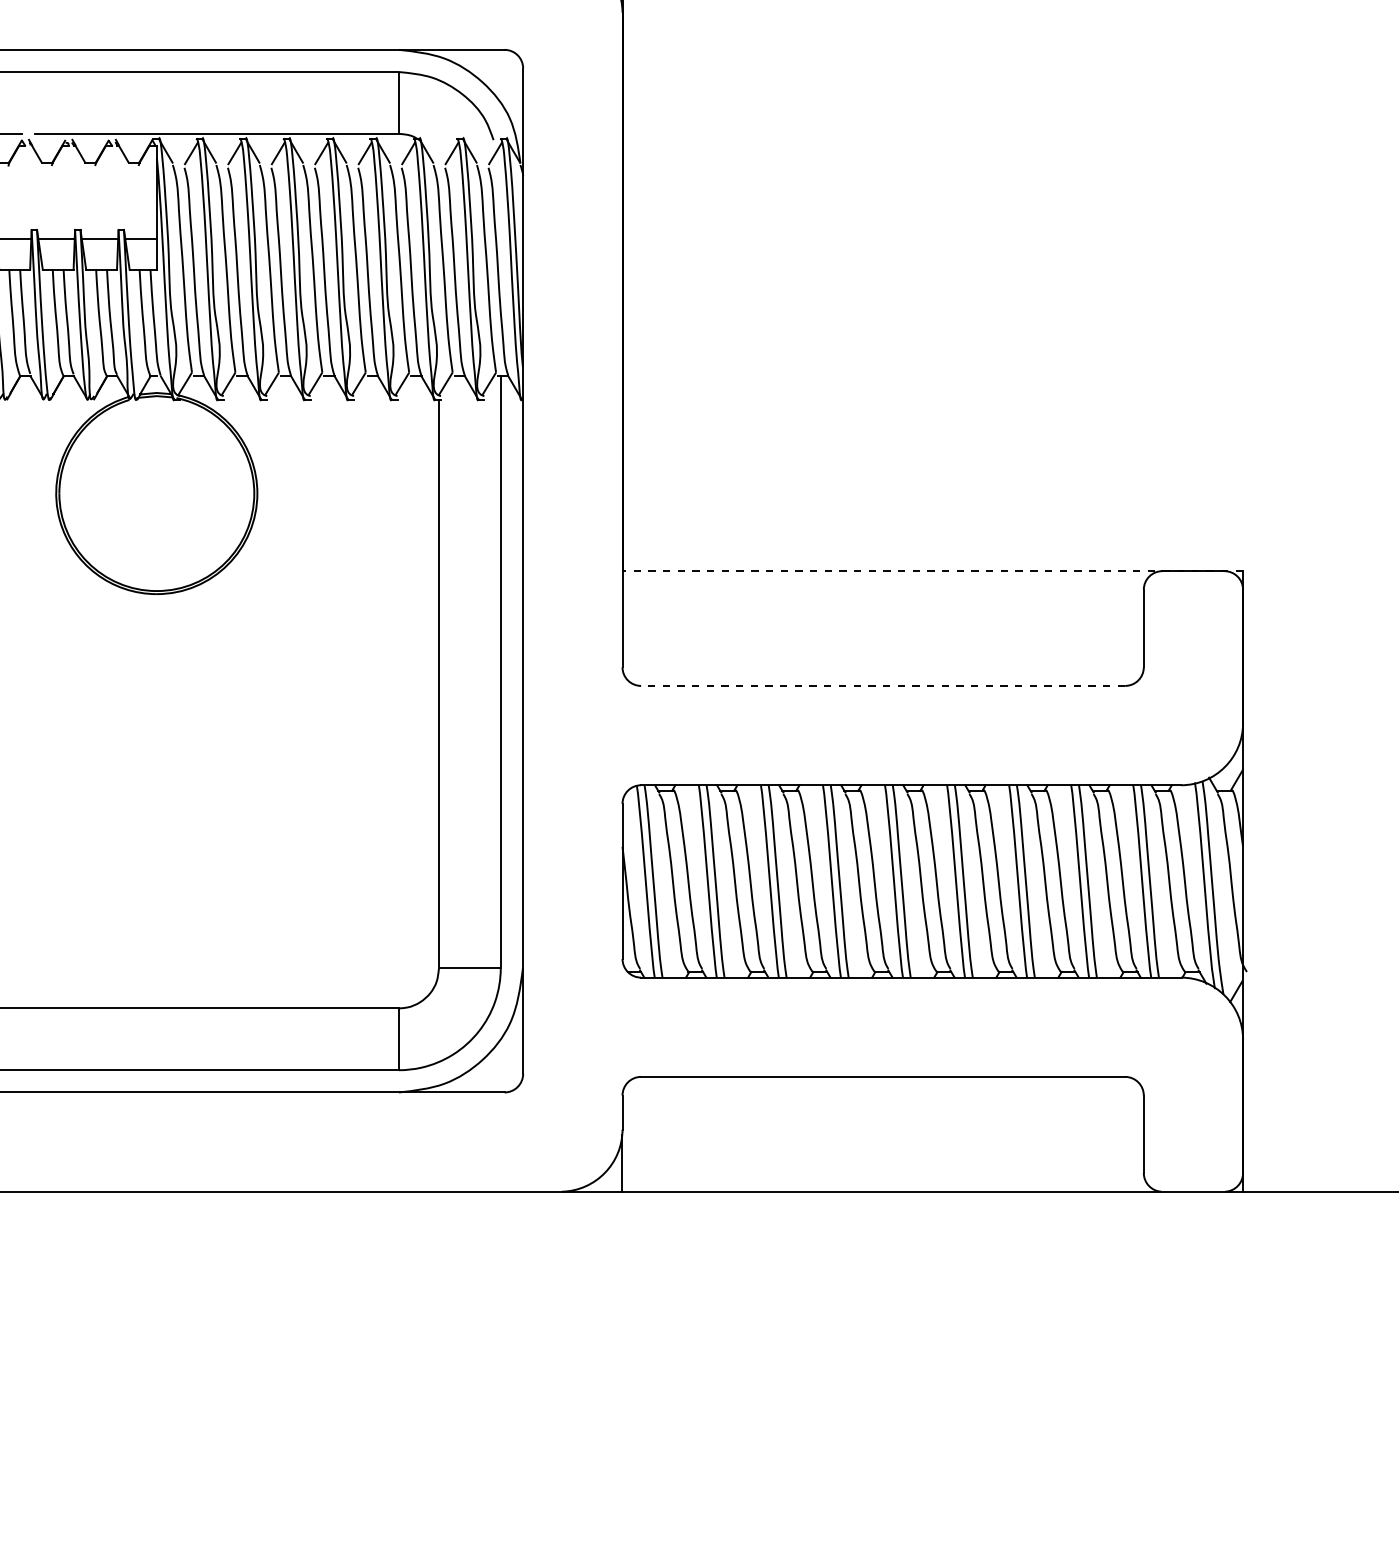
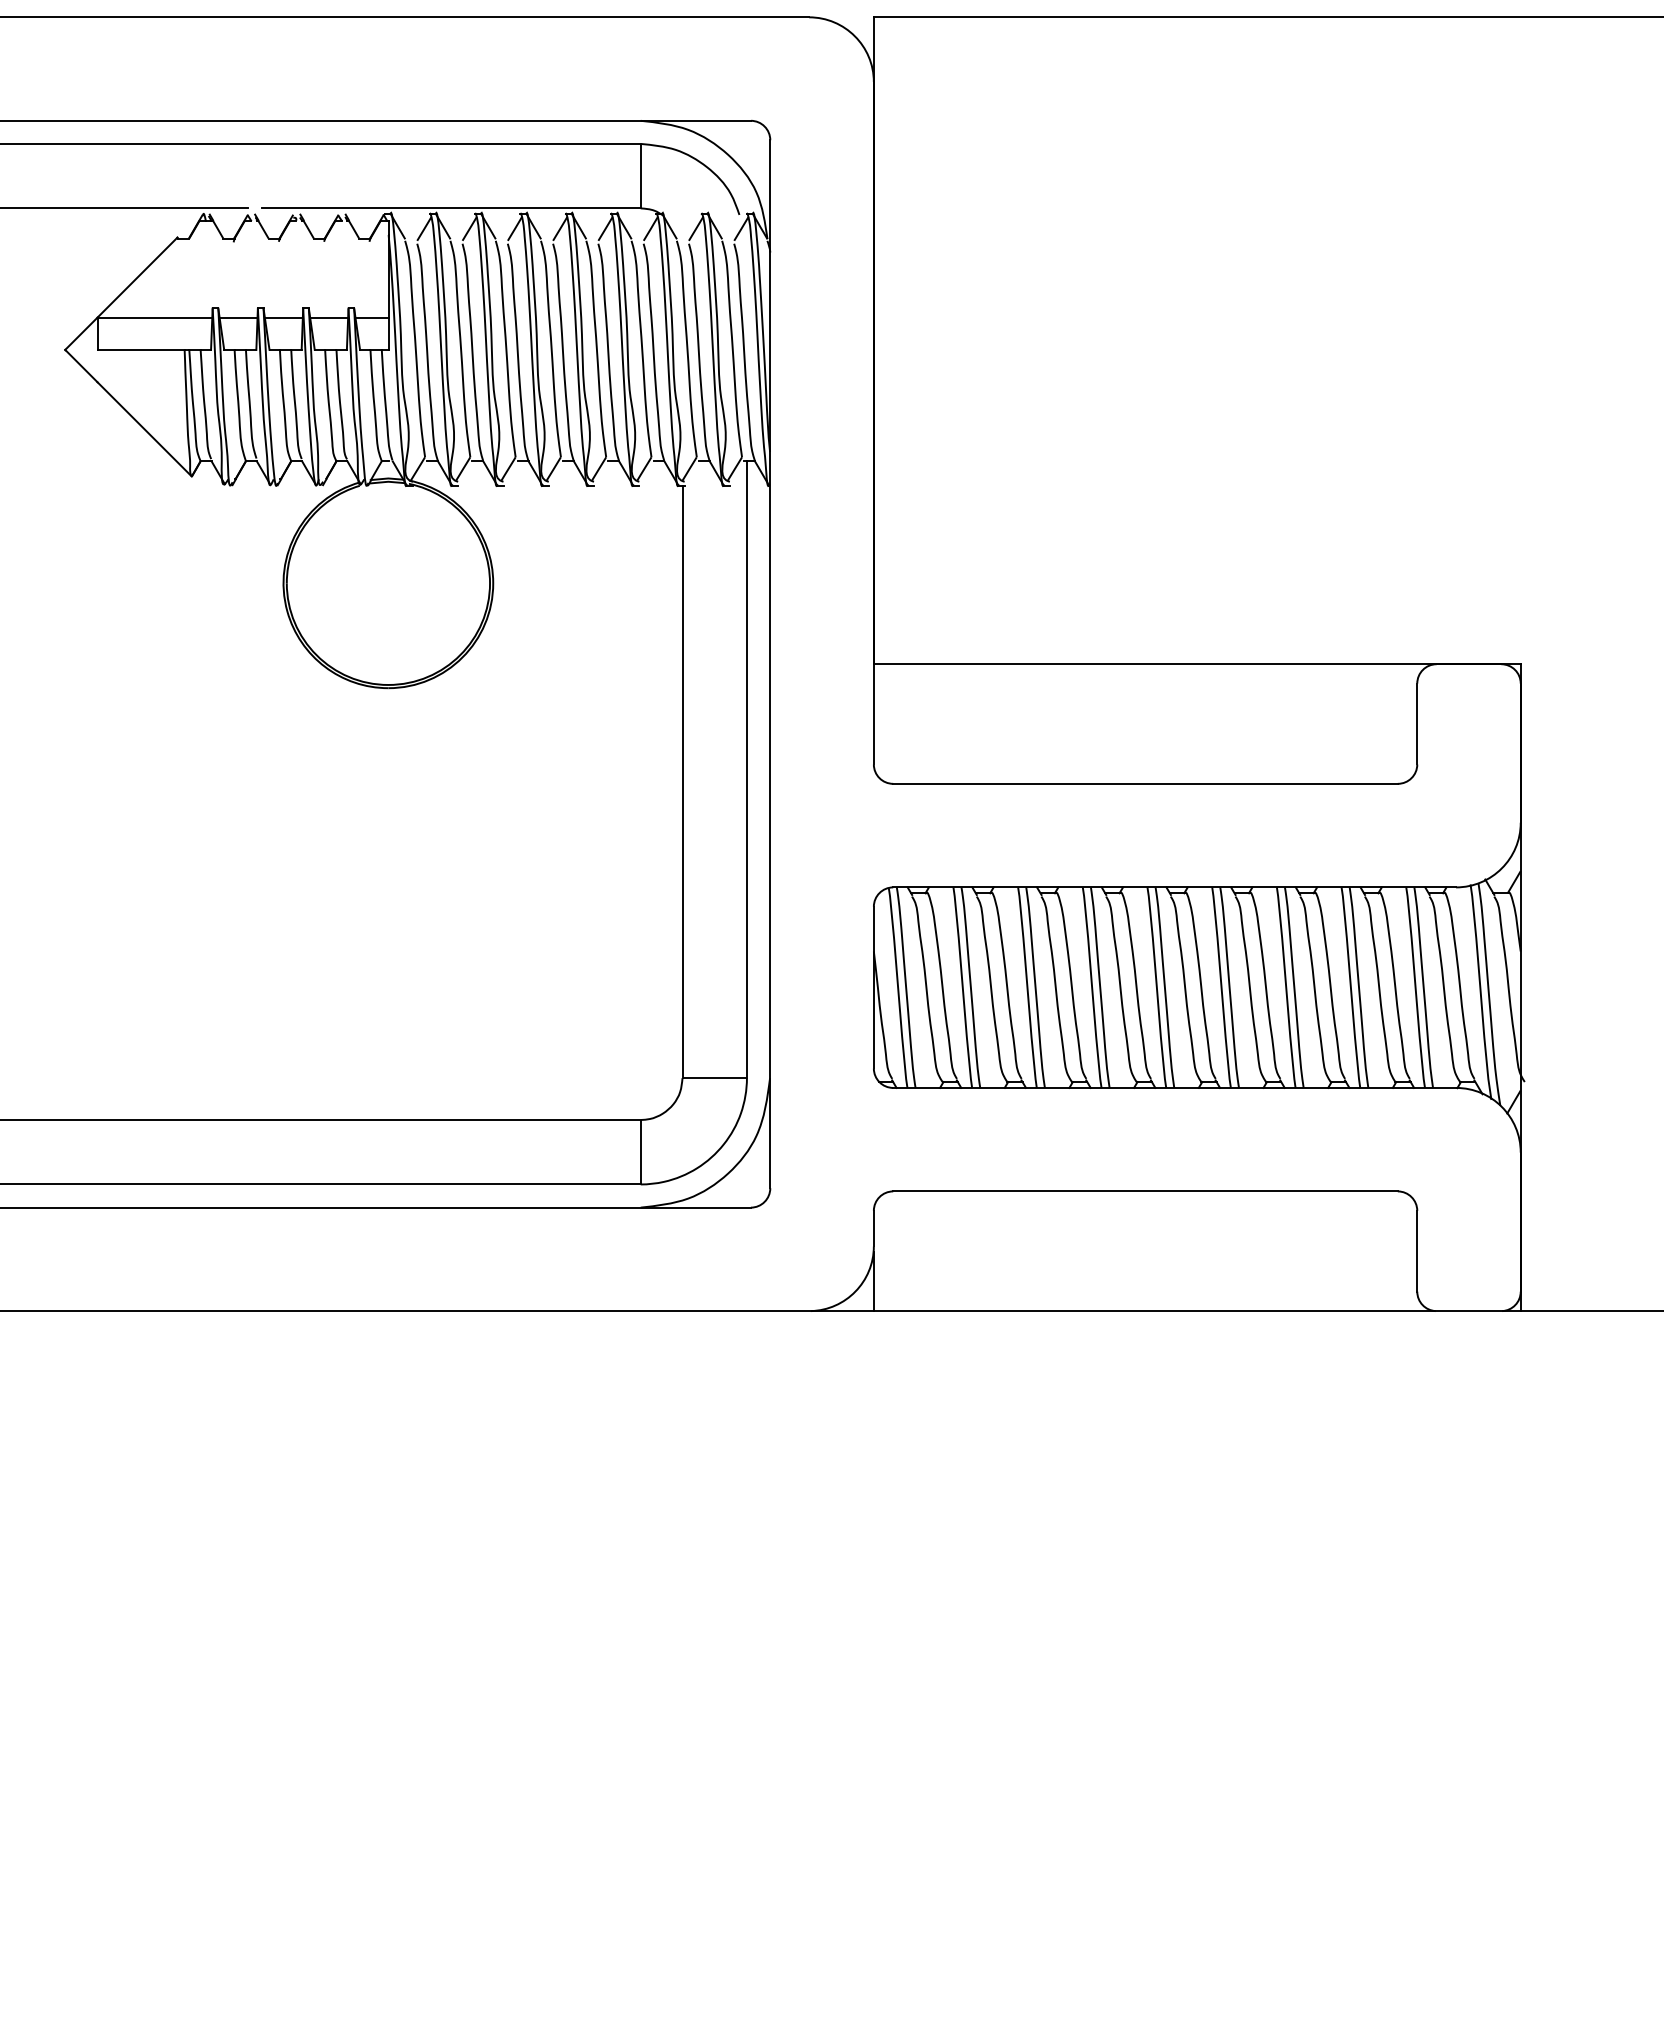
line: (932, 571) -> (1196, 664), dashed -> solid
line: (883, 685) -> (1145, 783), dashed -> solid

